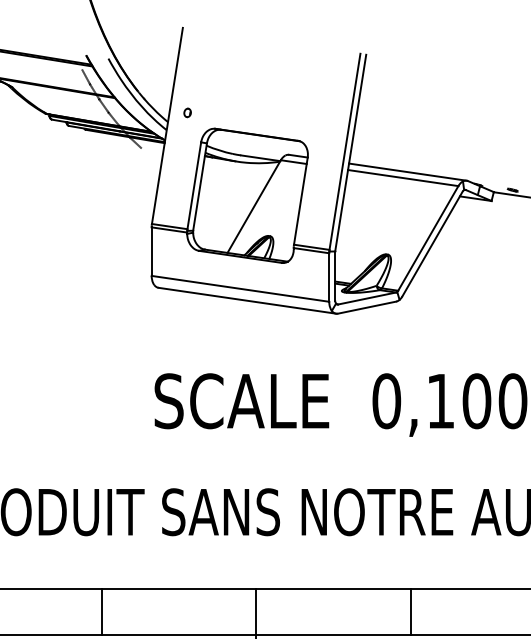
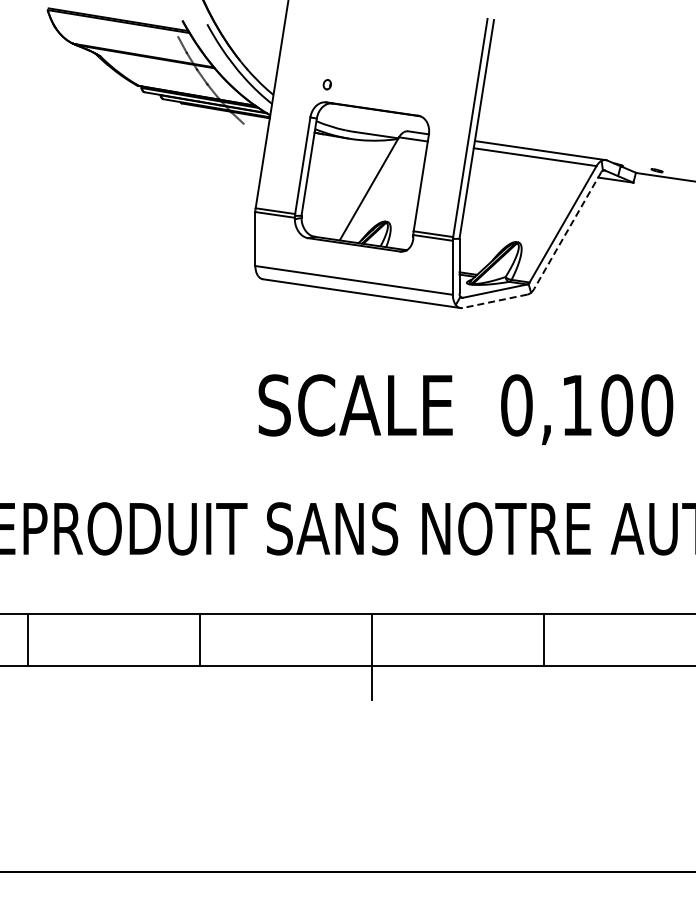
part: (186, 112) -> (326, 84), moved
line: (432, 243) -> (567, 230), solid -> dashed
line: (367, 307) -> (495, 301), solid -> dashed

